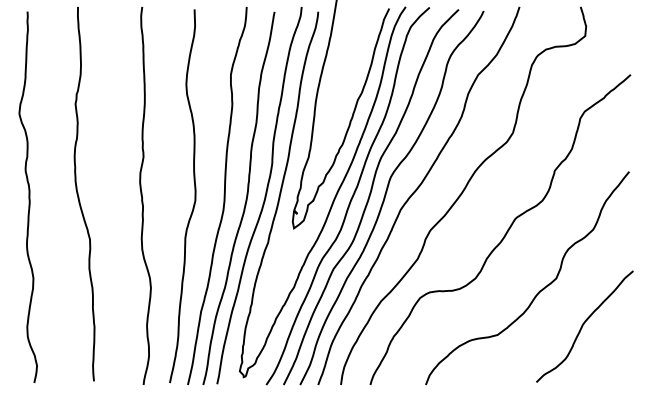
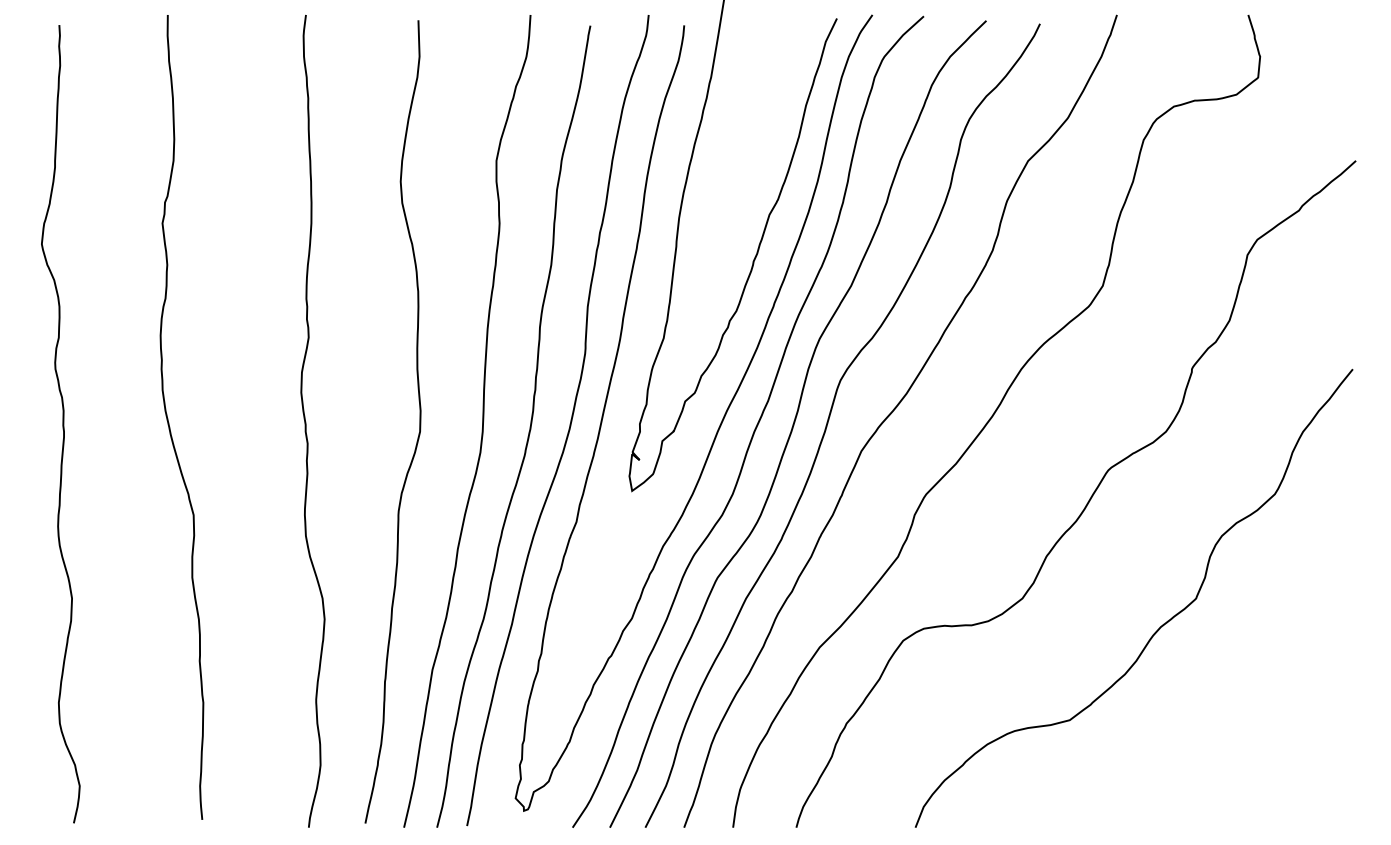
curve: (583, 326) -> (1254, 701), removed

